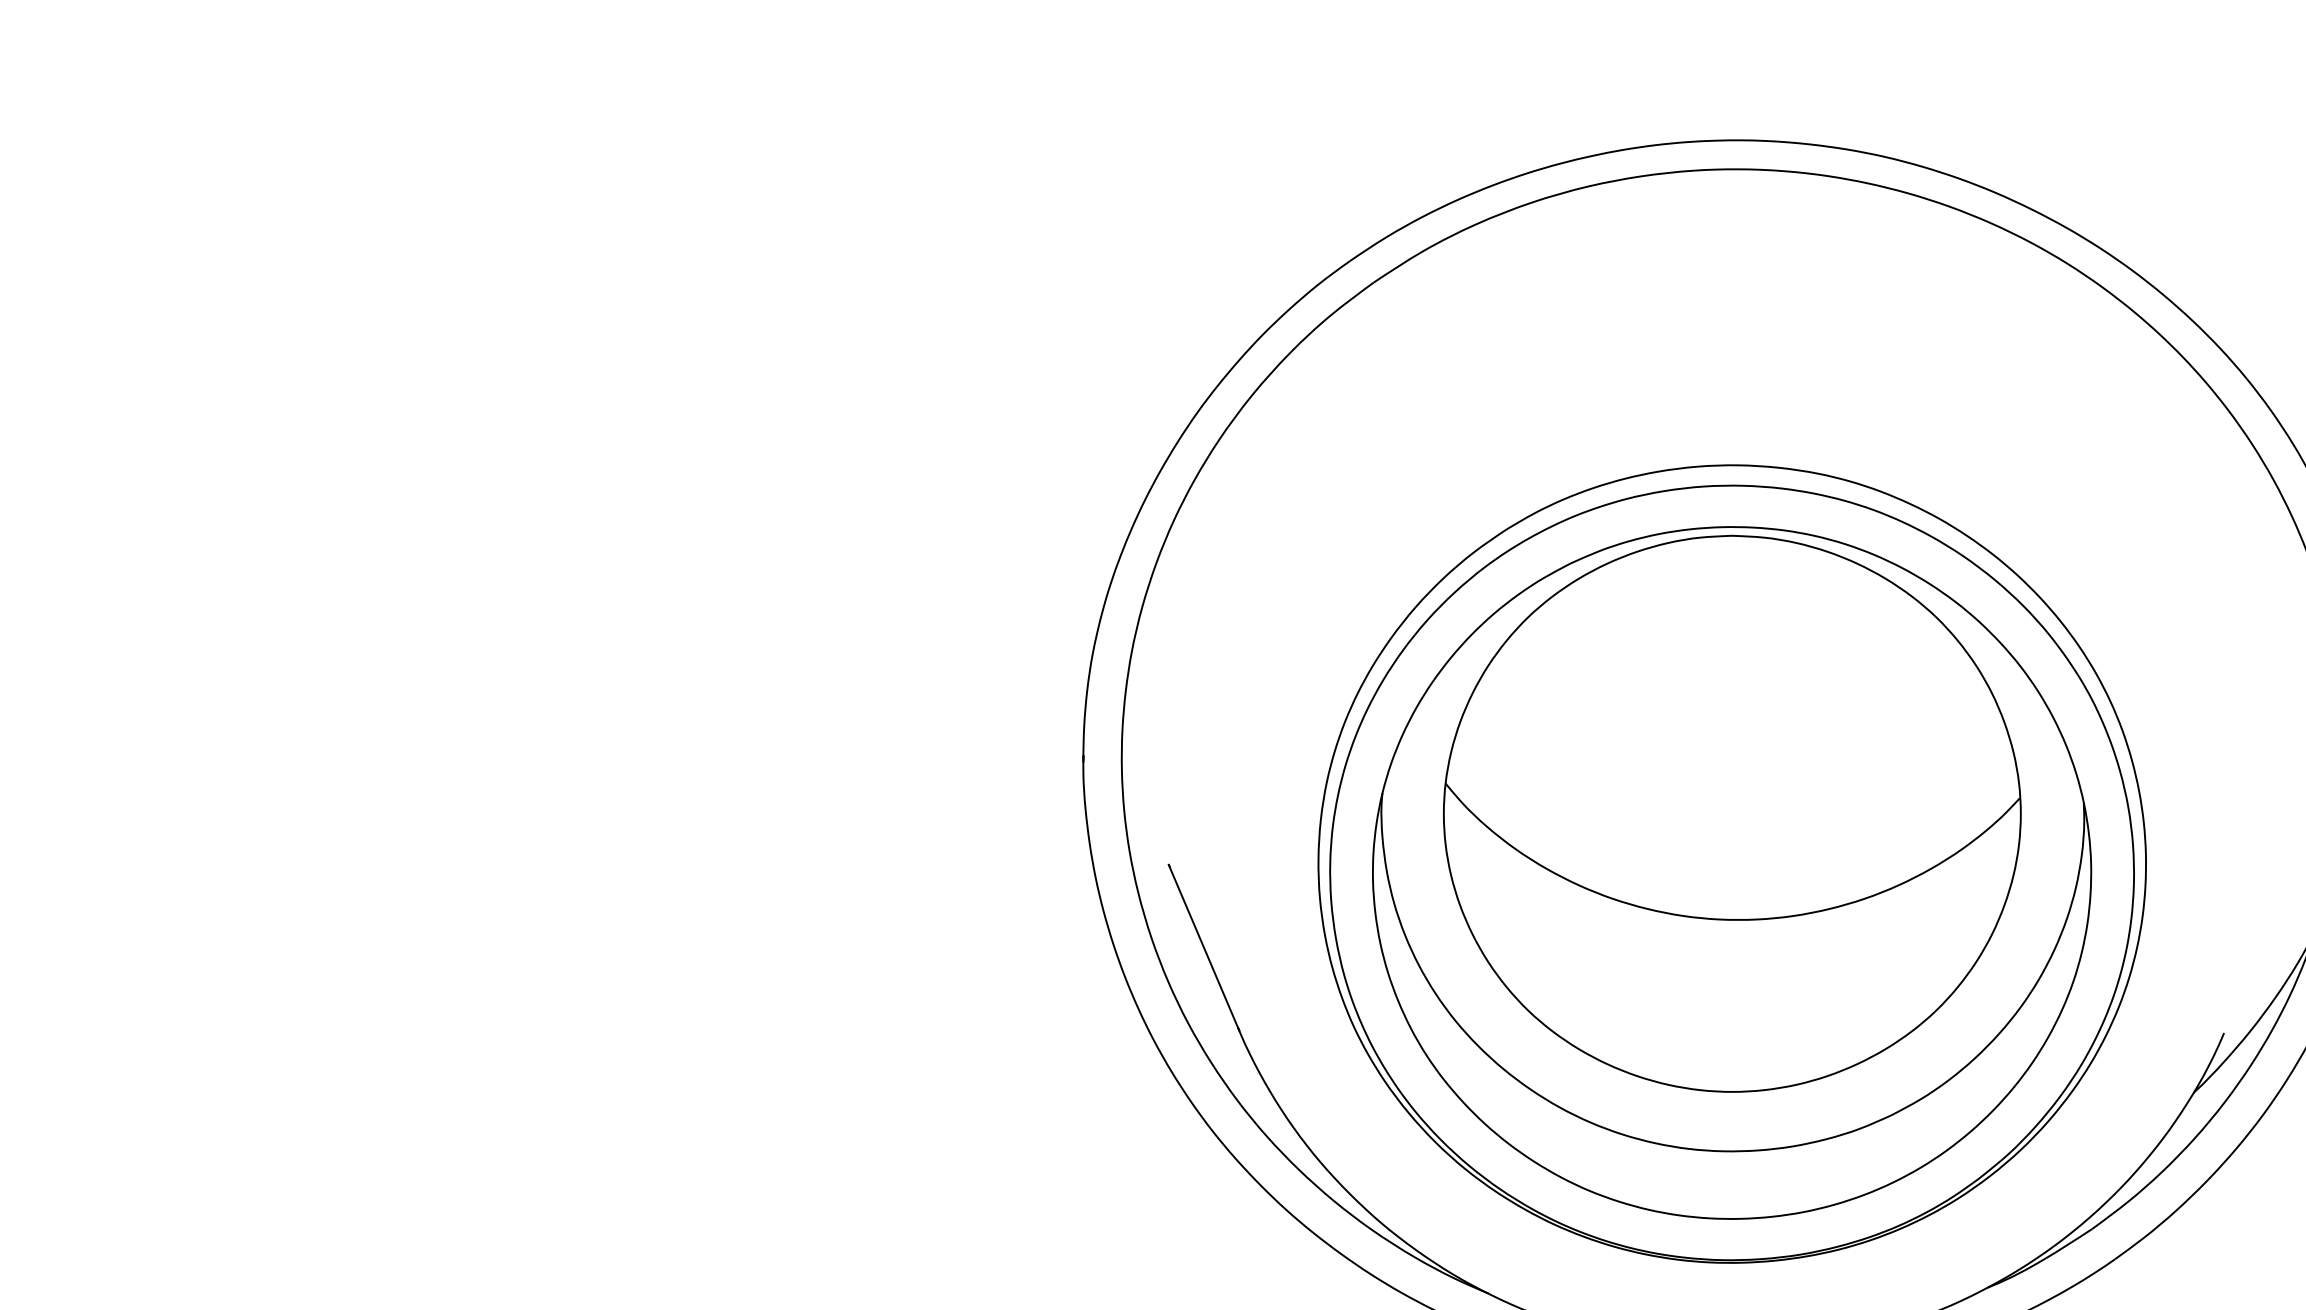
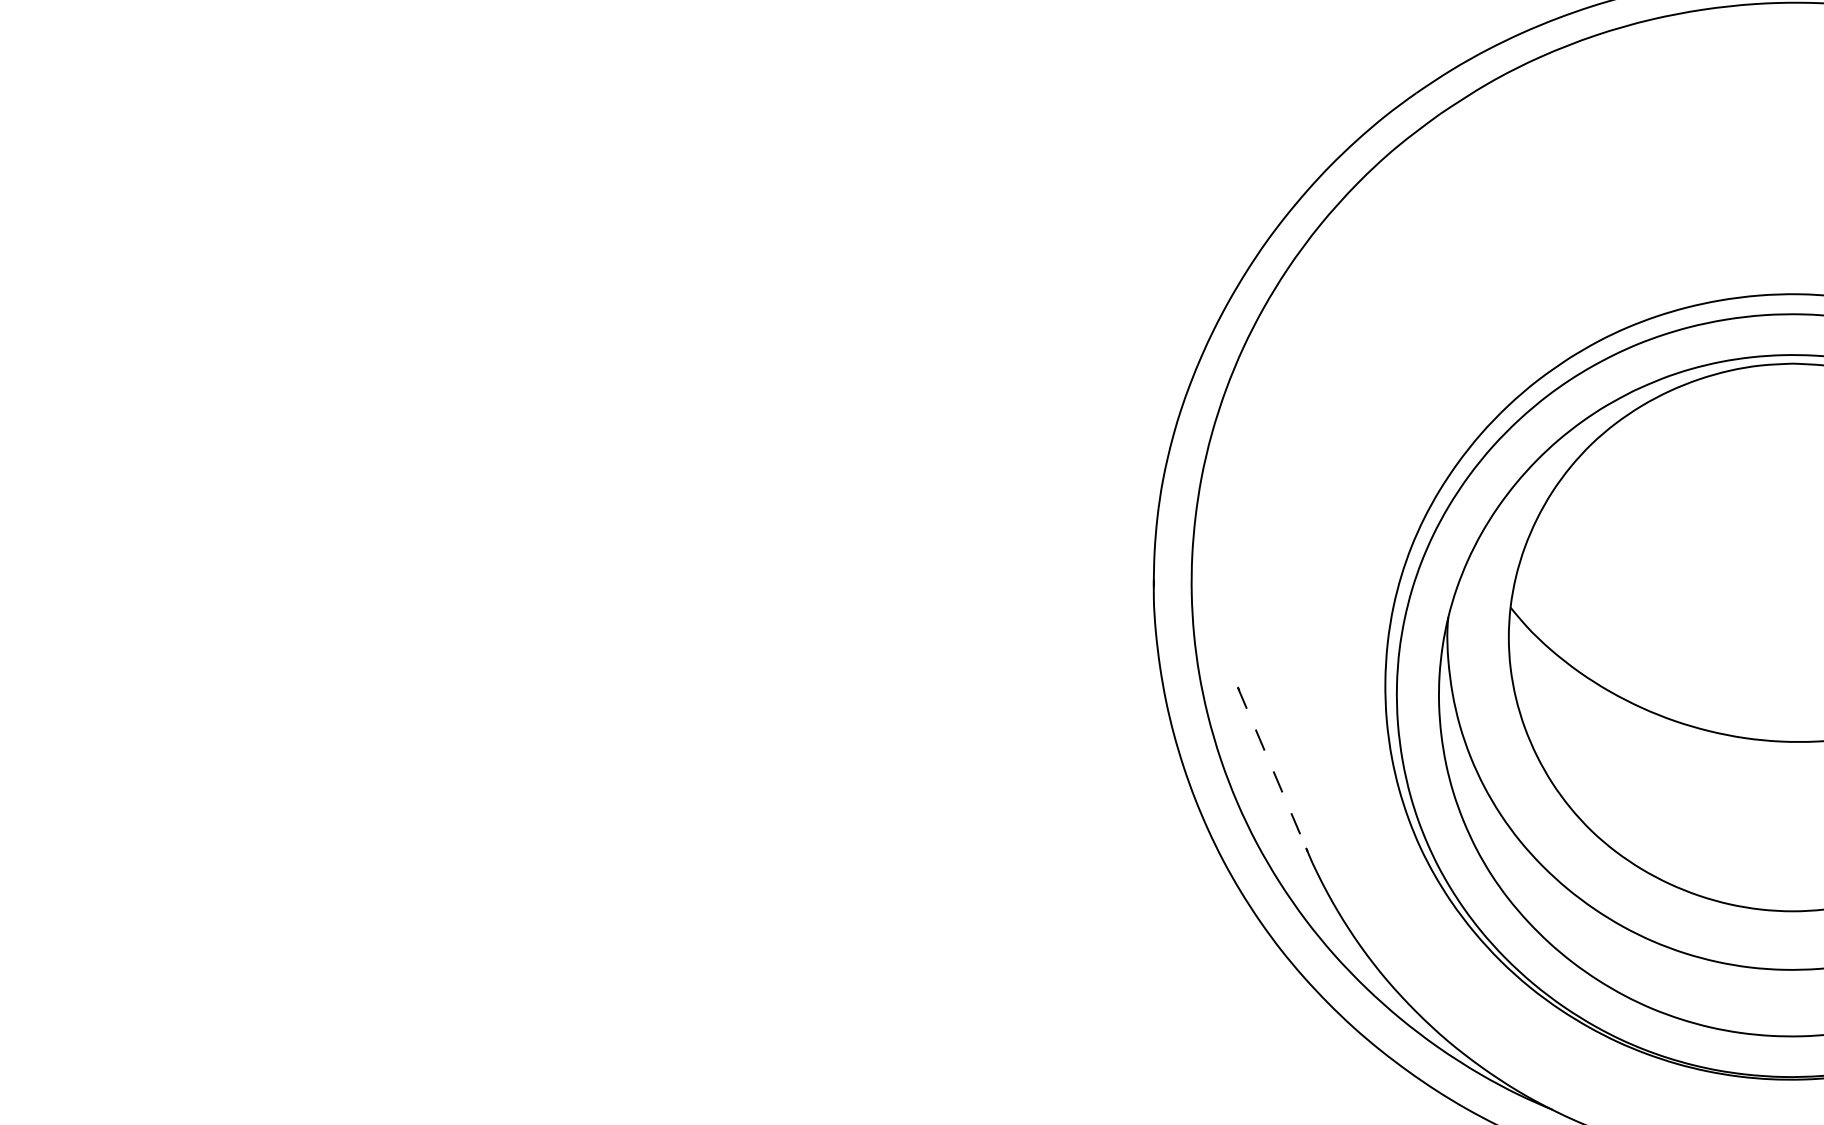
line: (1203, 947) -> (1272, 769), solid -> dashed

